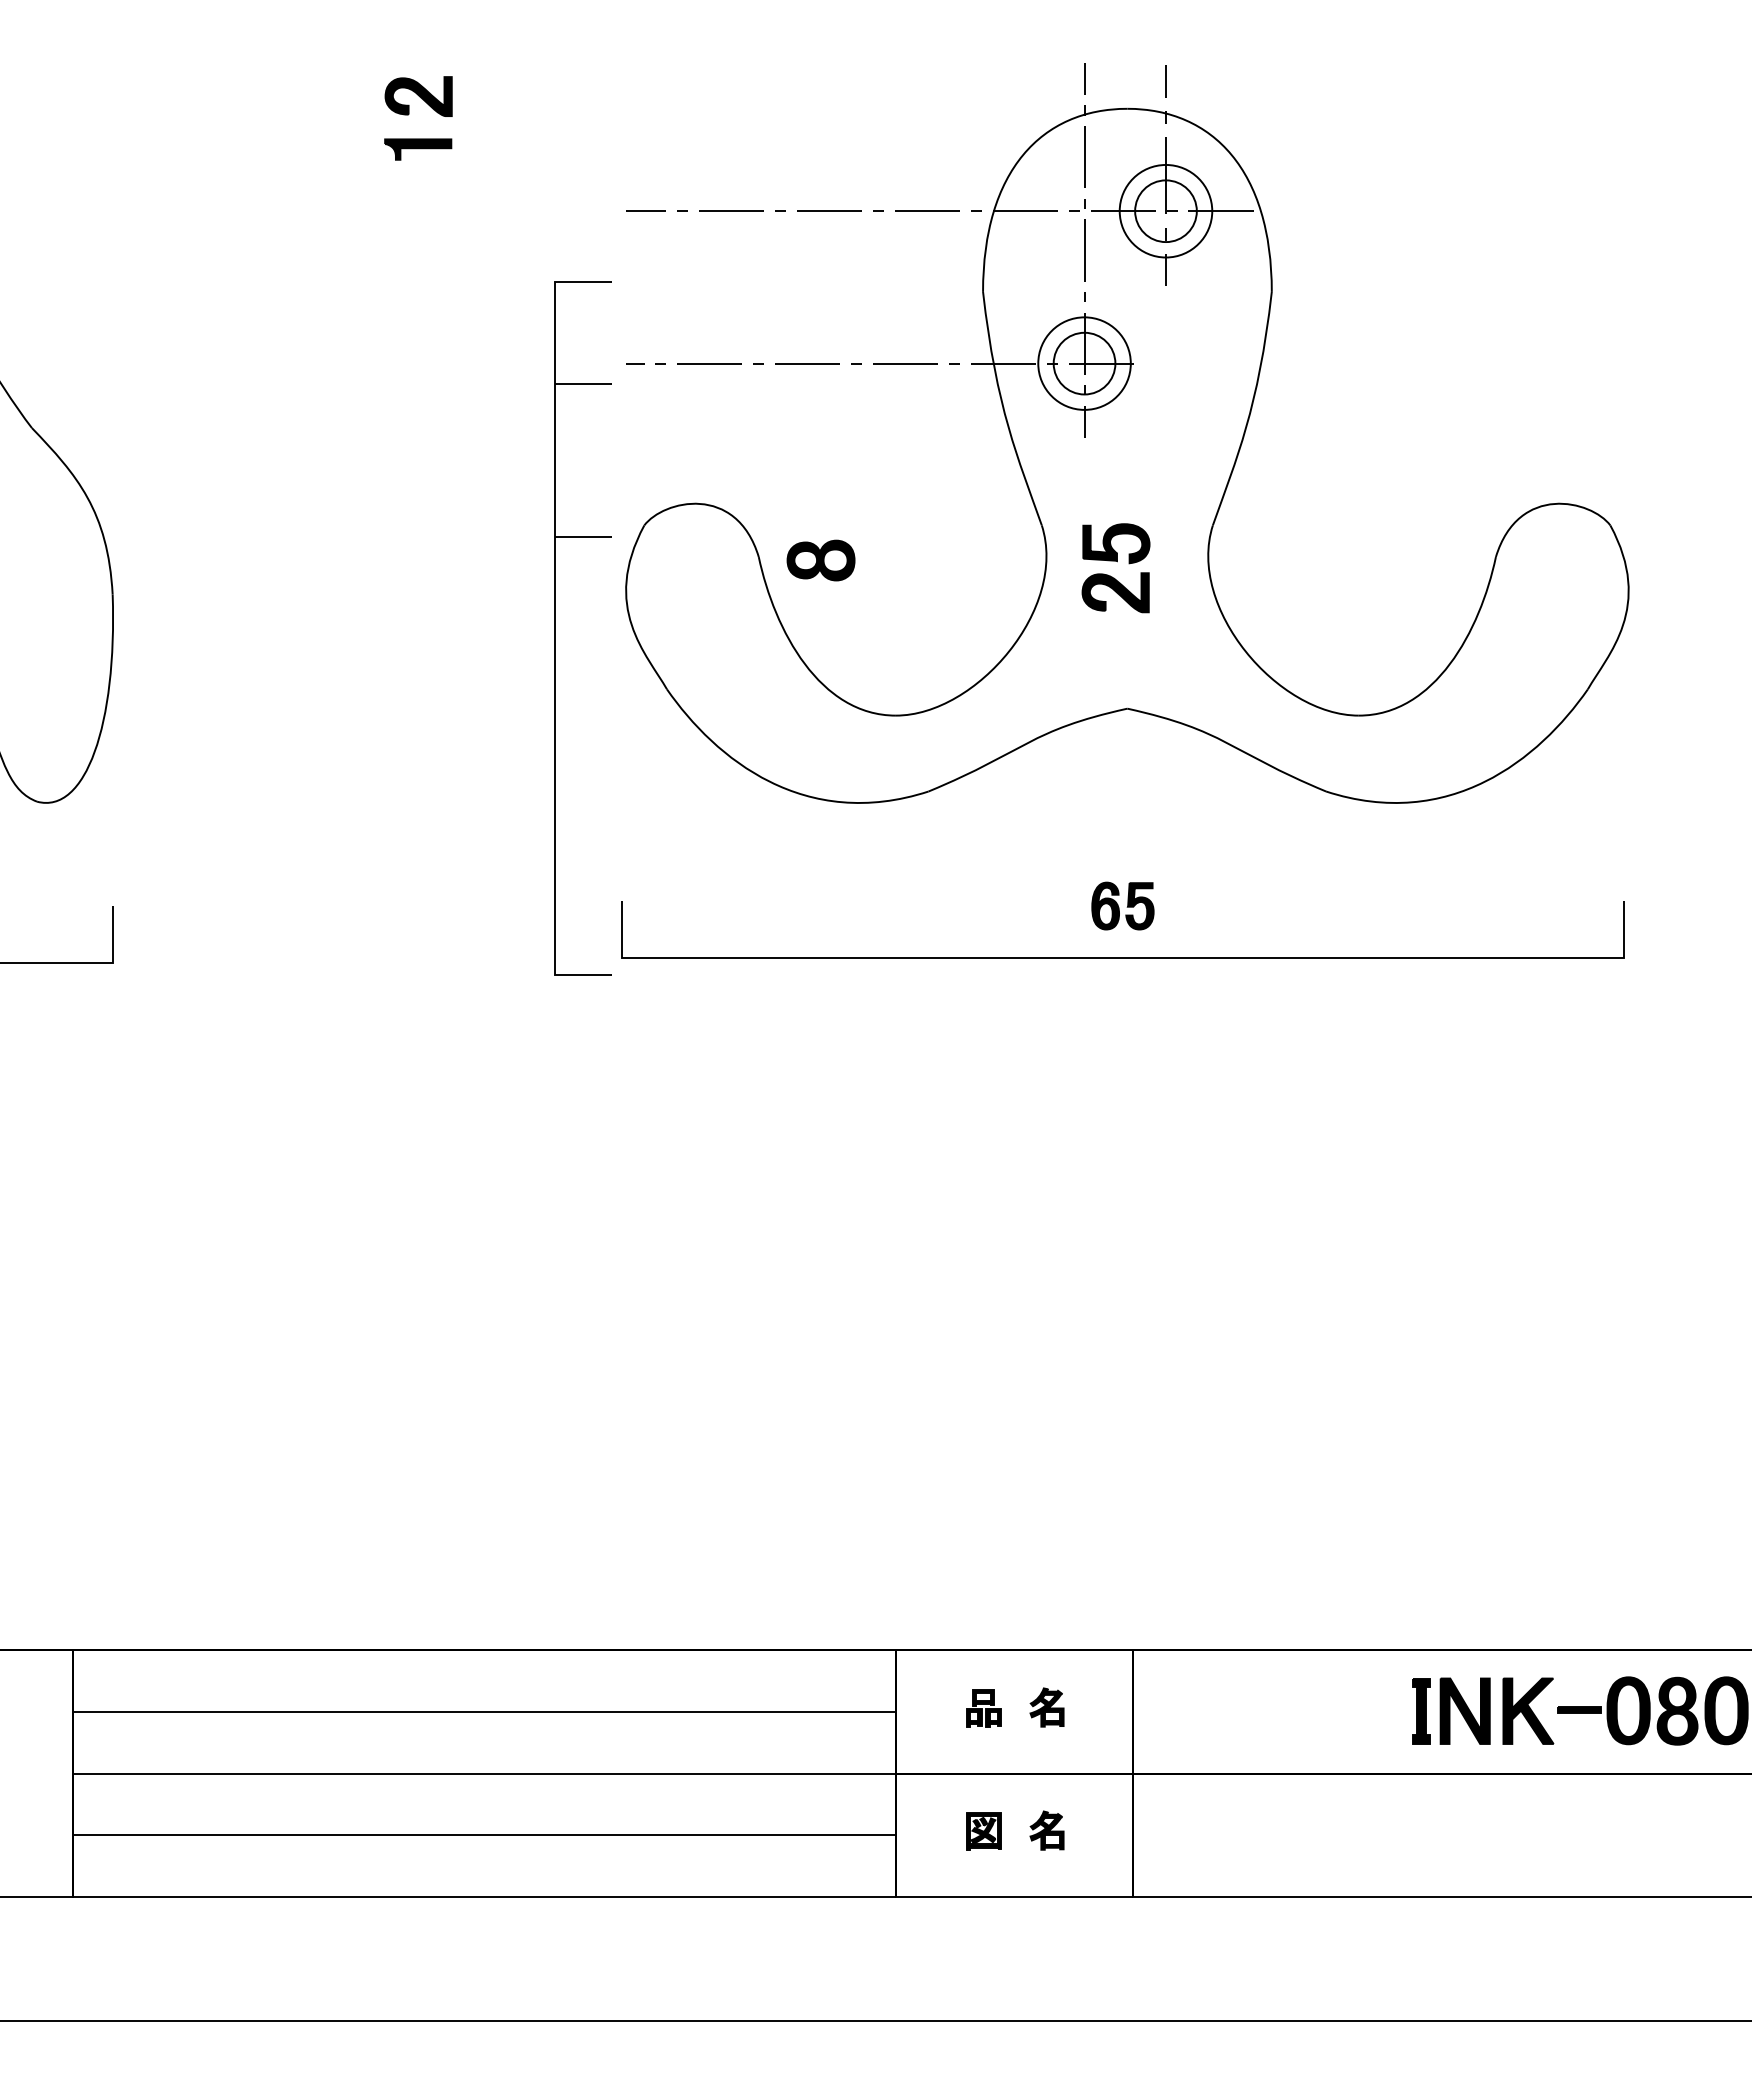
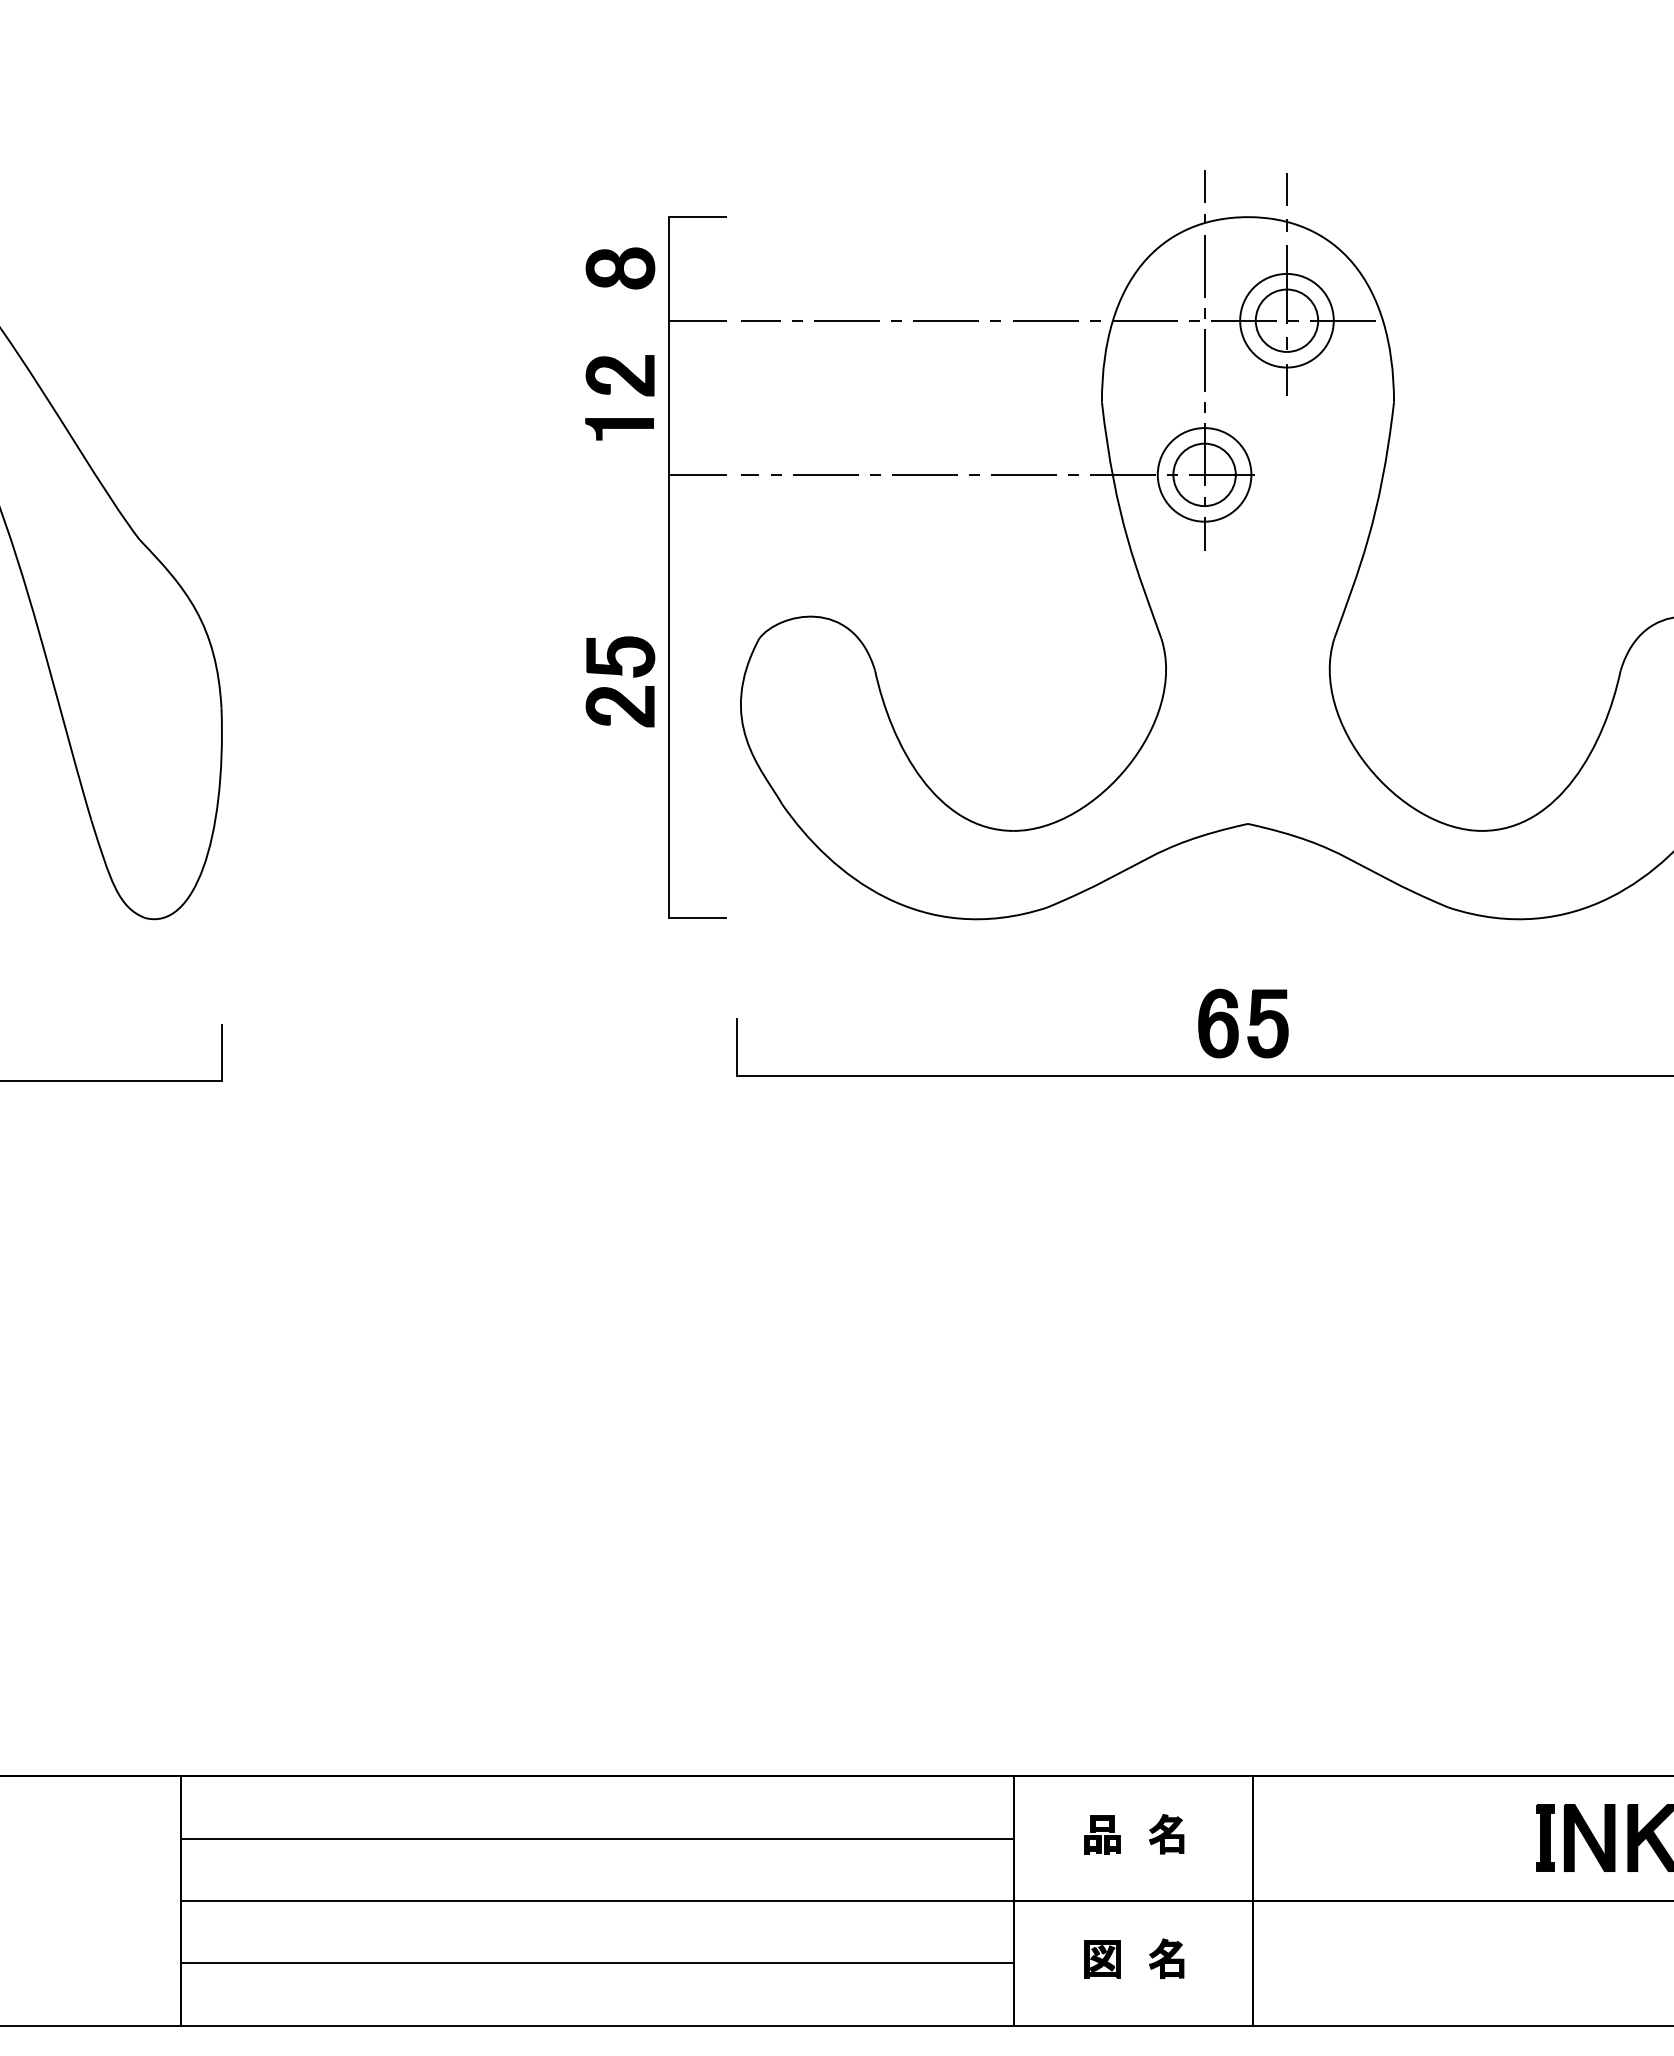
part: (409, 114) -> (610, 393), moved
part: (820, 560) -> (619, 268), moved
part: (1117, 562) -> (621, 676), moved
part: (555, 628) -> (669, 567), moved
part: (1122, 905) -> (1242, 1022), size x1.43

